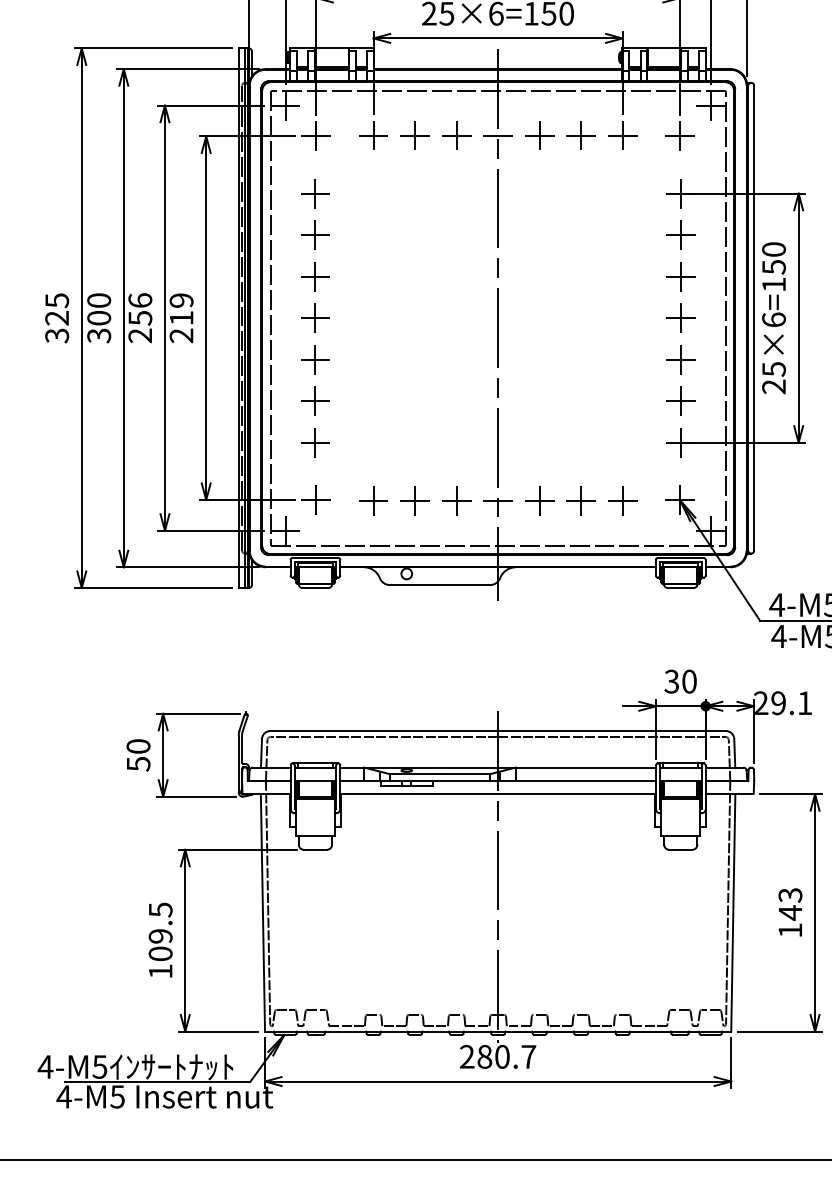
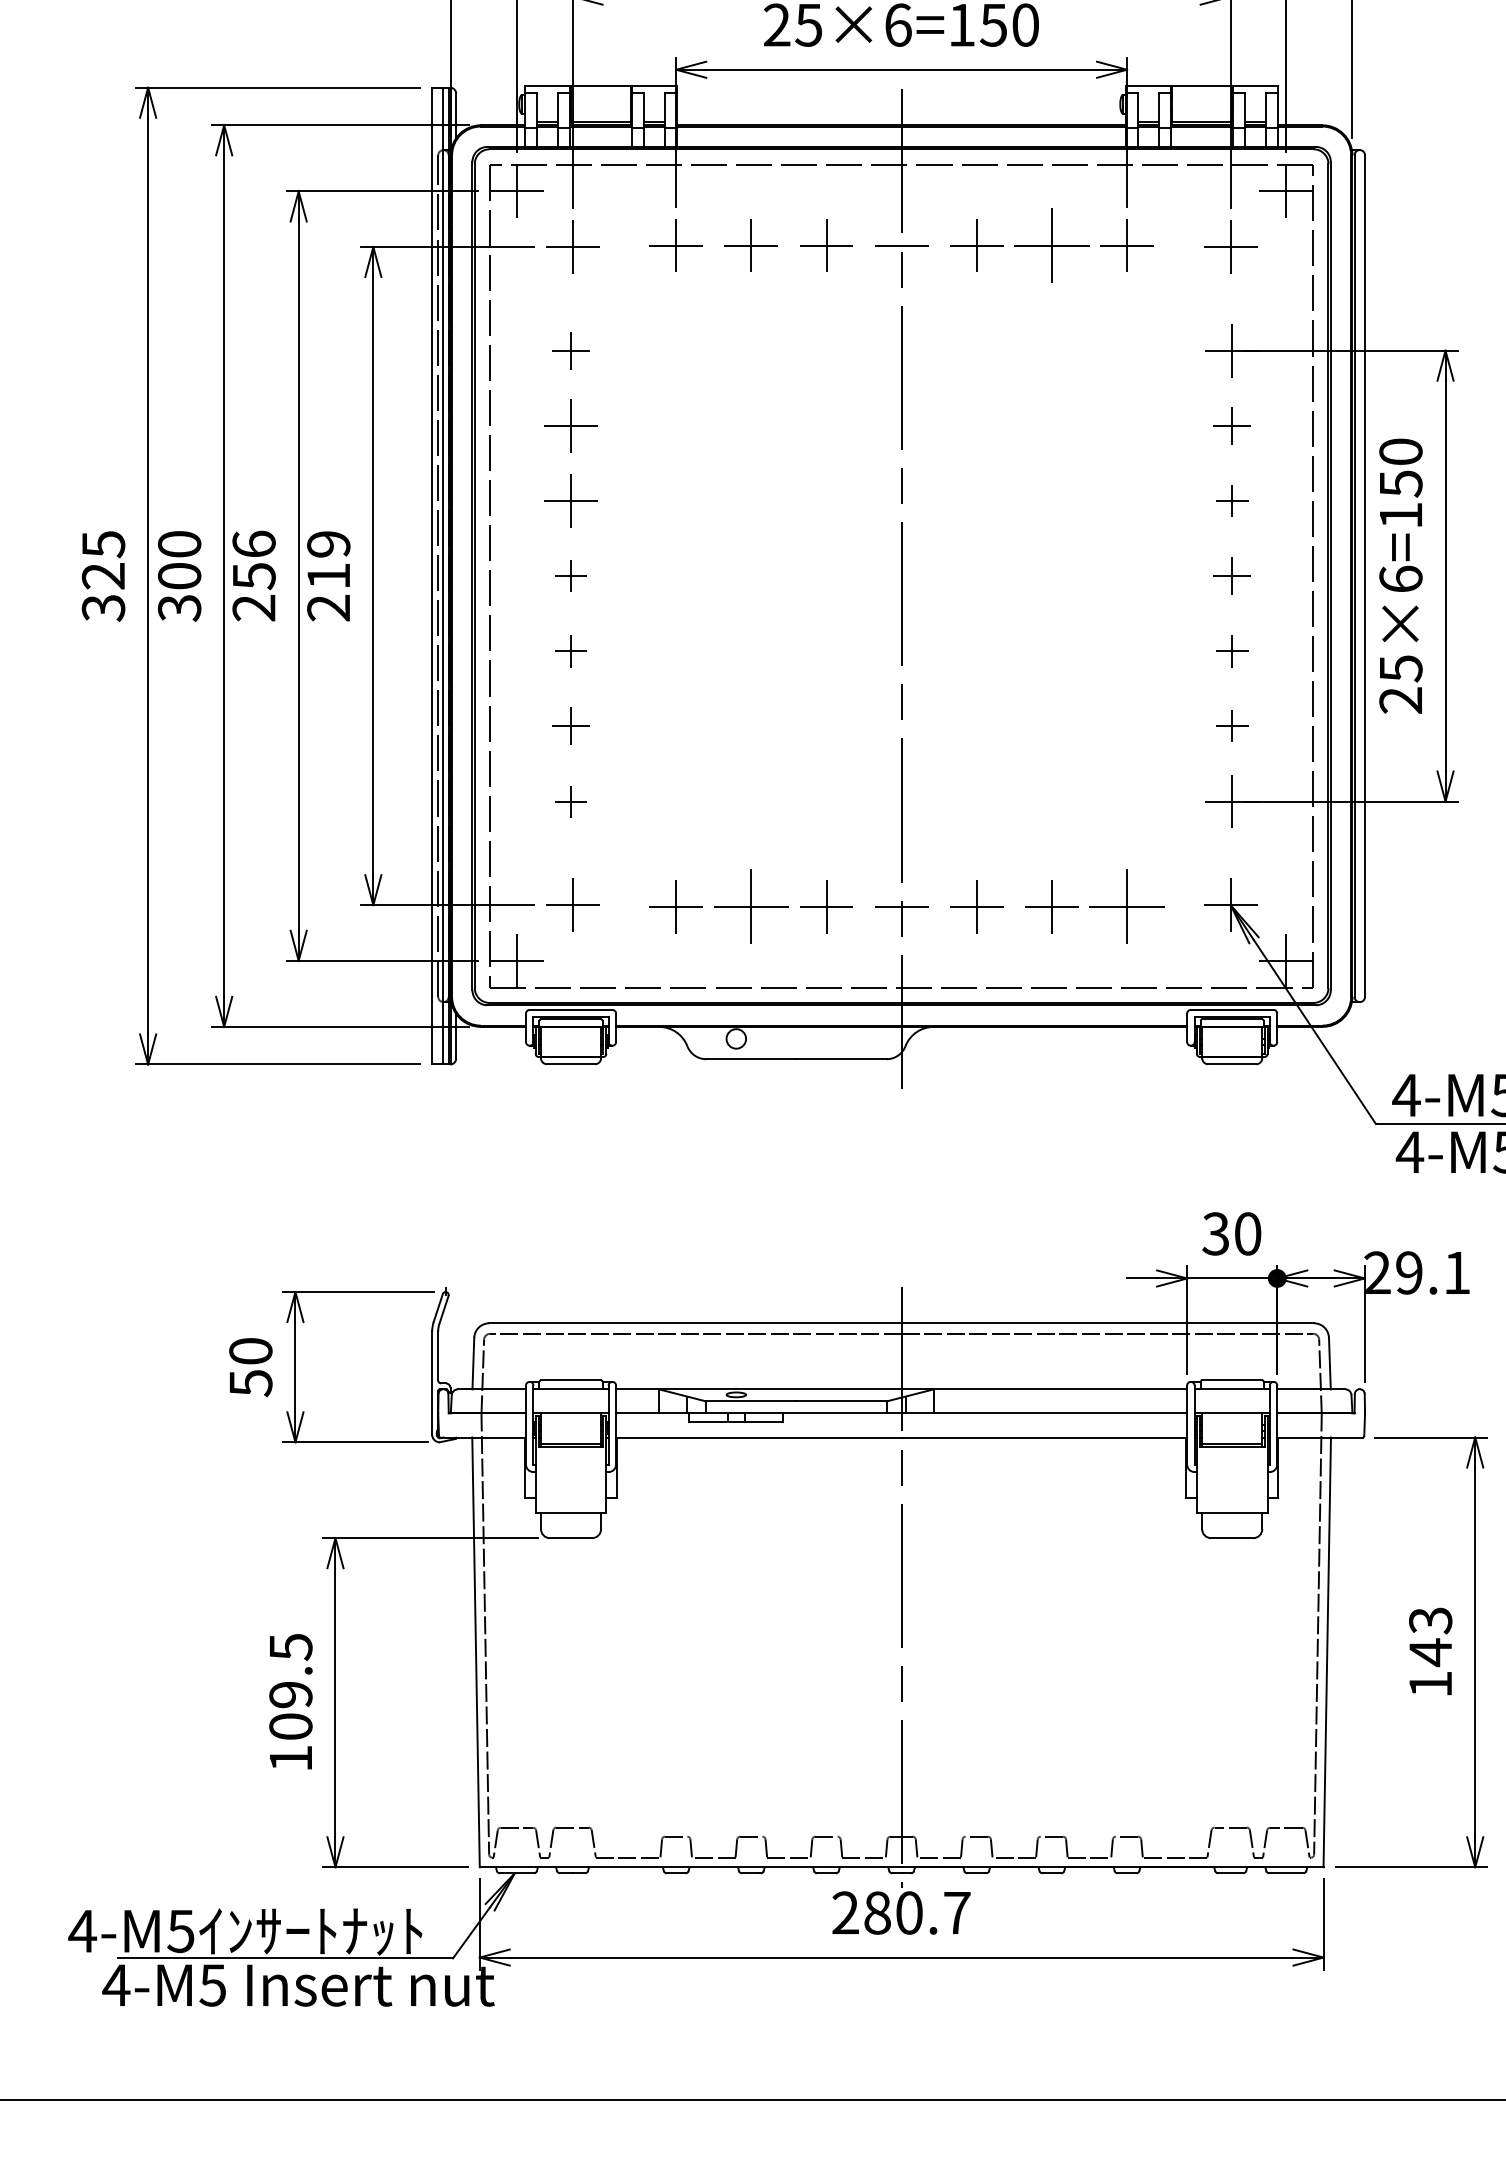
part: (580, 135) -> (1050, 245), size x1.4
part: (315, 193) -> (571, 350), size x0.7
part: (680, 234) -> (1231, 424), size x0.7
part: (680, 276) -> (1231, 500), size x0.6
part: (315, 317) -> (571, 574), size x0.6
part: (680, 317) -> (1231, 574), size x0.7
part: (315, 359) -> (571, 650), size x0.6
part: (680, 359) -> (1231, 650), size x0.6
part: (315, 400) -> (571, 725), size x0.7
part: (680, 400) -> (1231, 725), size x0.6
part: (315, 442) -> (571, 801), size x0.6
part: (414, 500) -> (750, 906), size x1.4
part: (622, 500) -> (1126, 906), size x1.4

